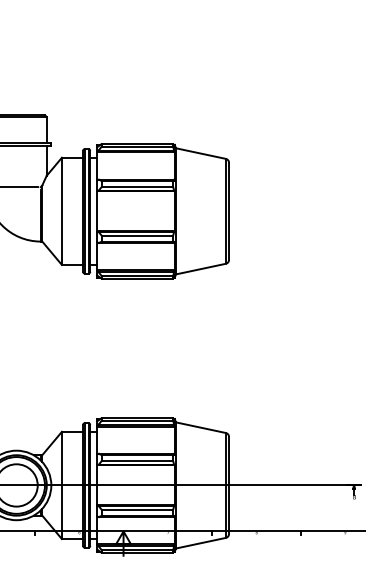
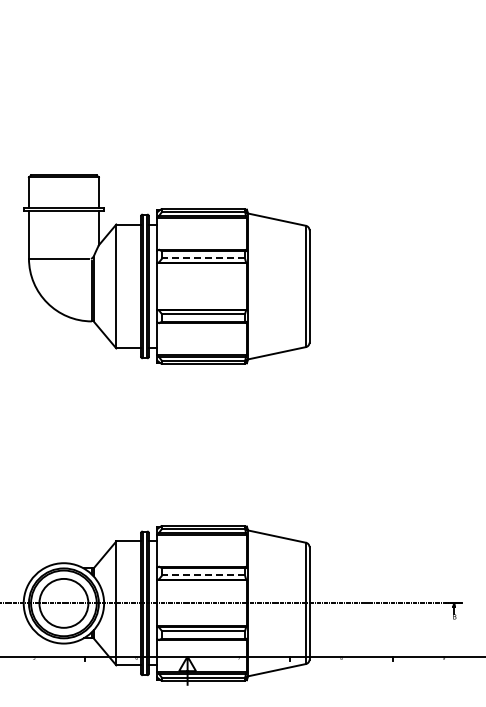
line: (137, 187) -> (203, 258), solid -> dashed
line: (137, 461) -> (203, 575), solid -> dashed

